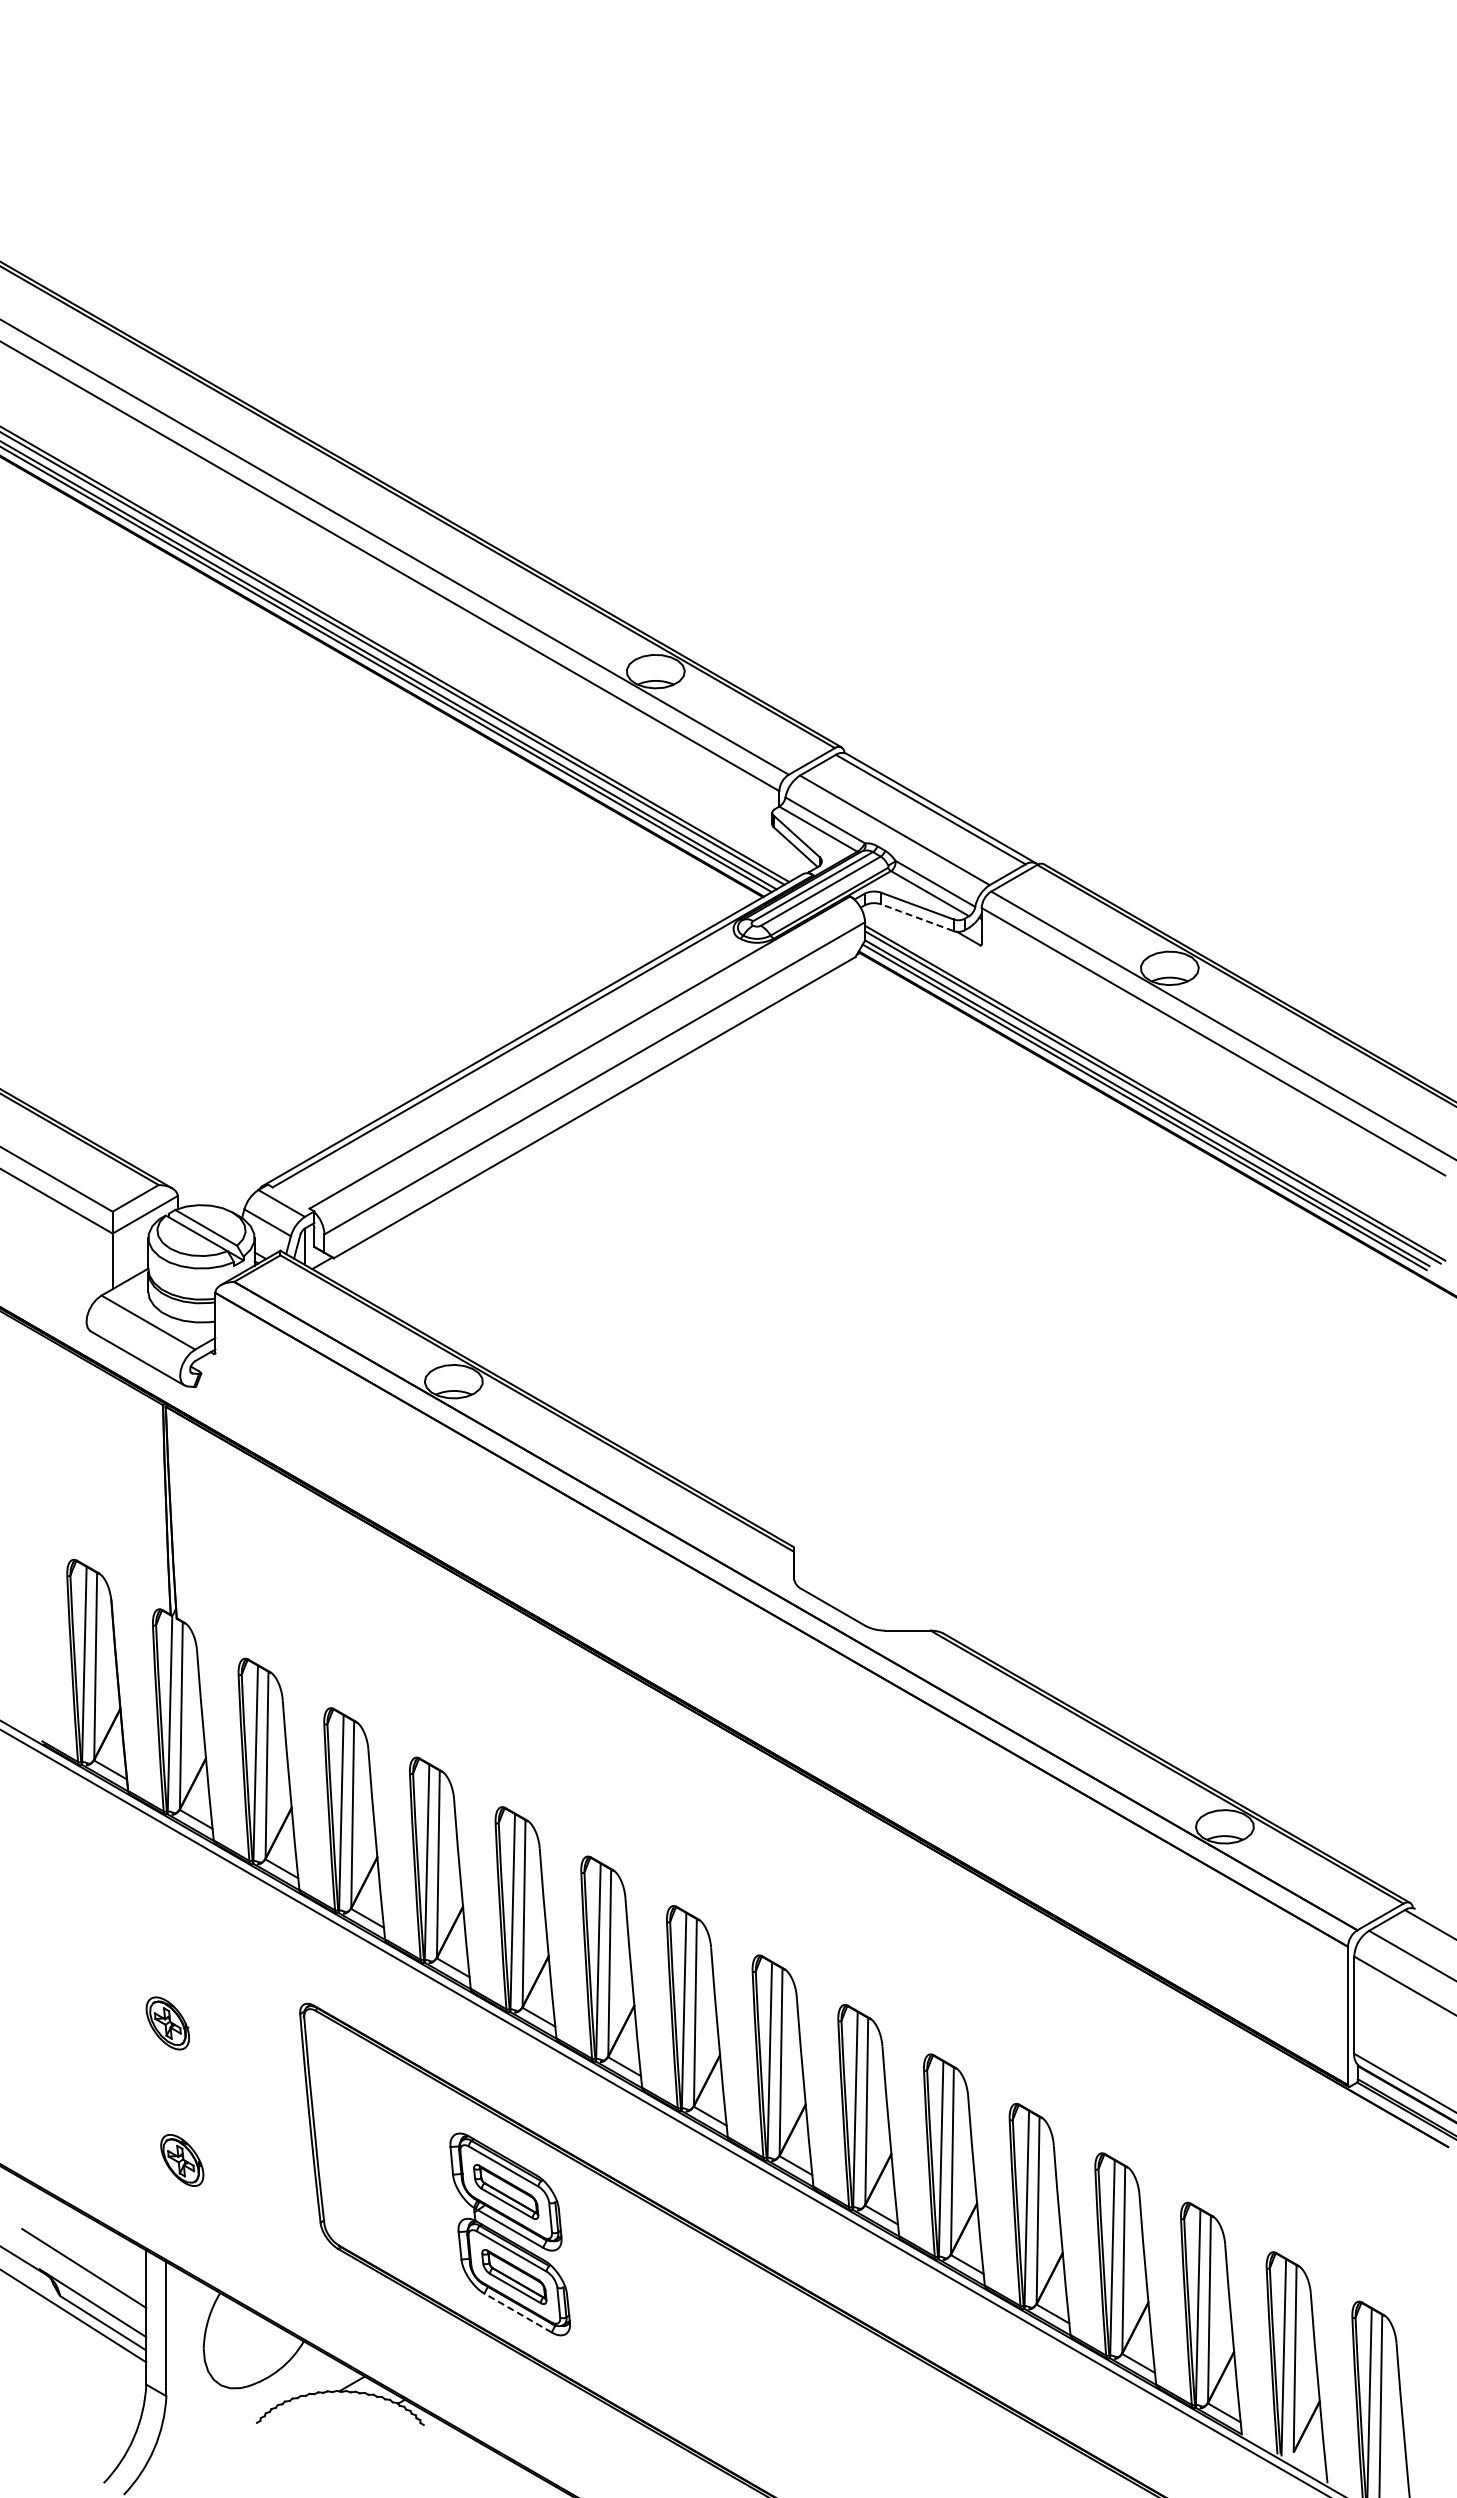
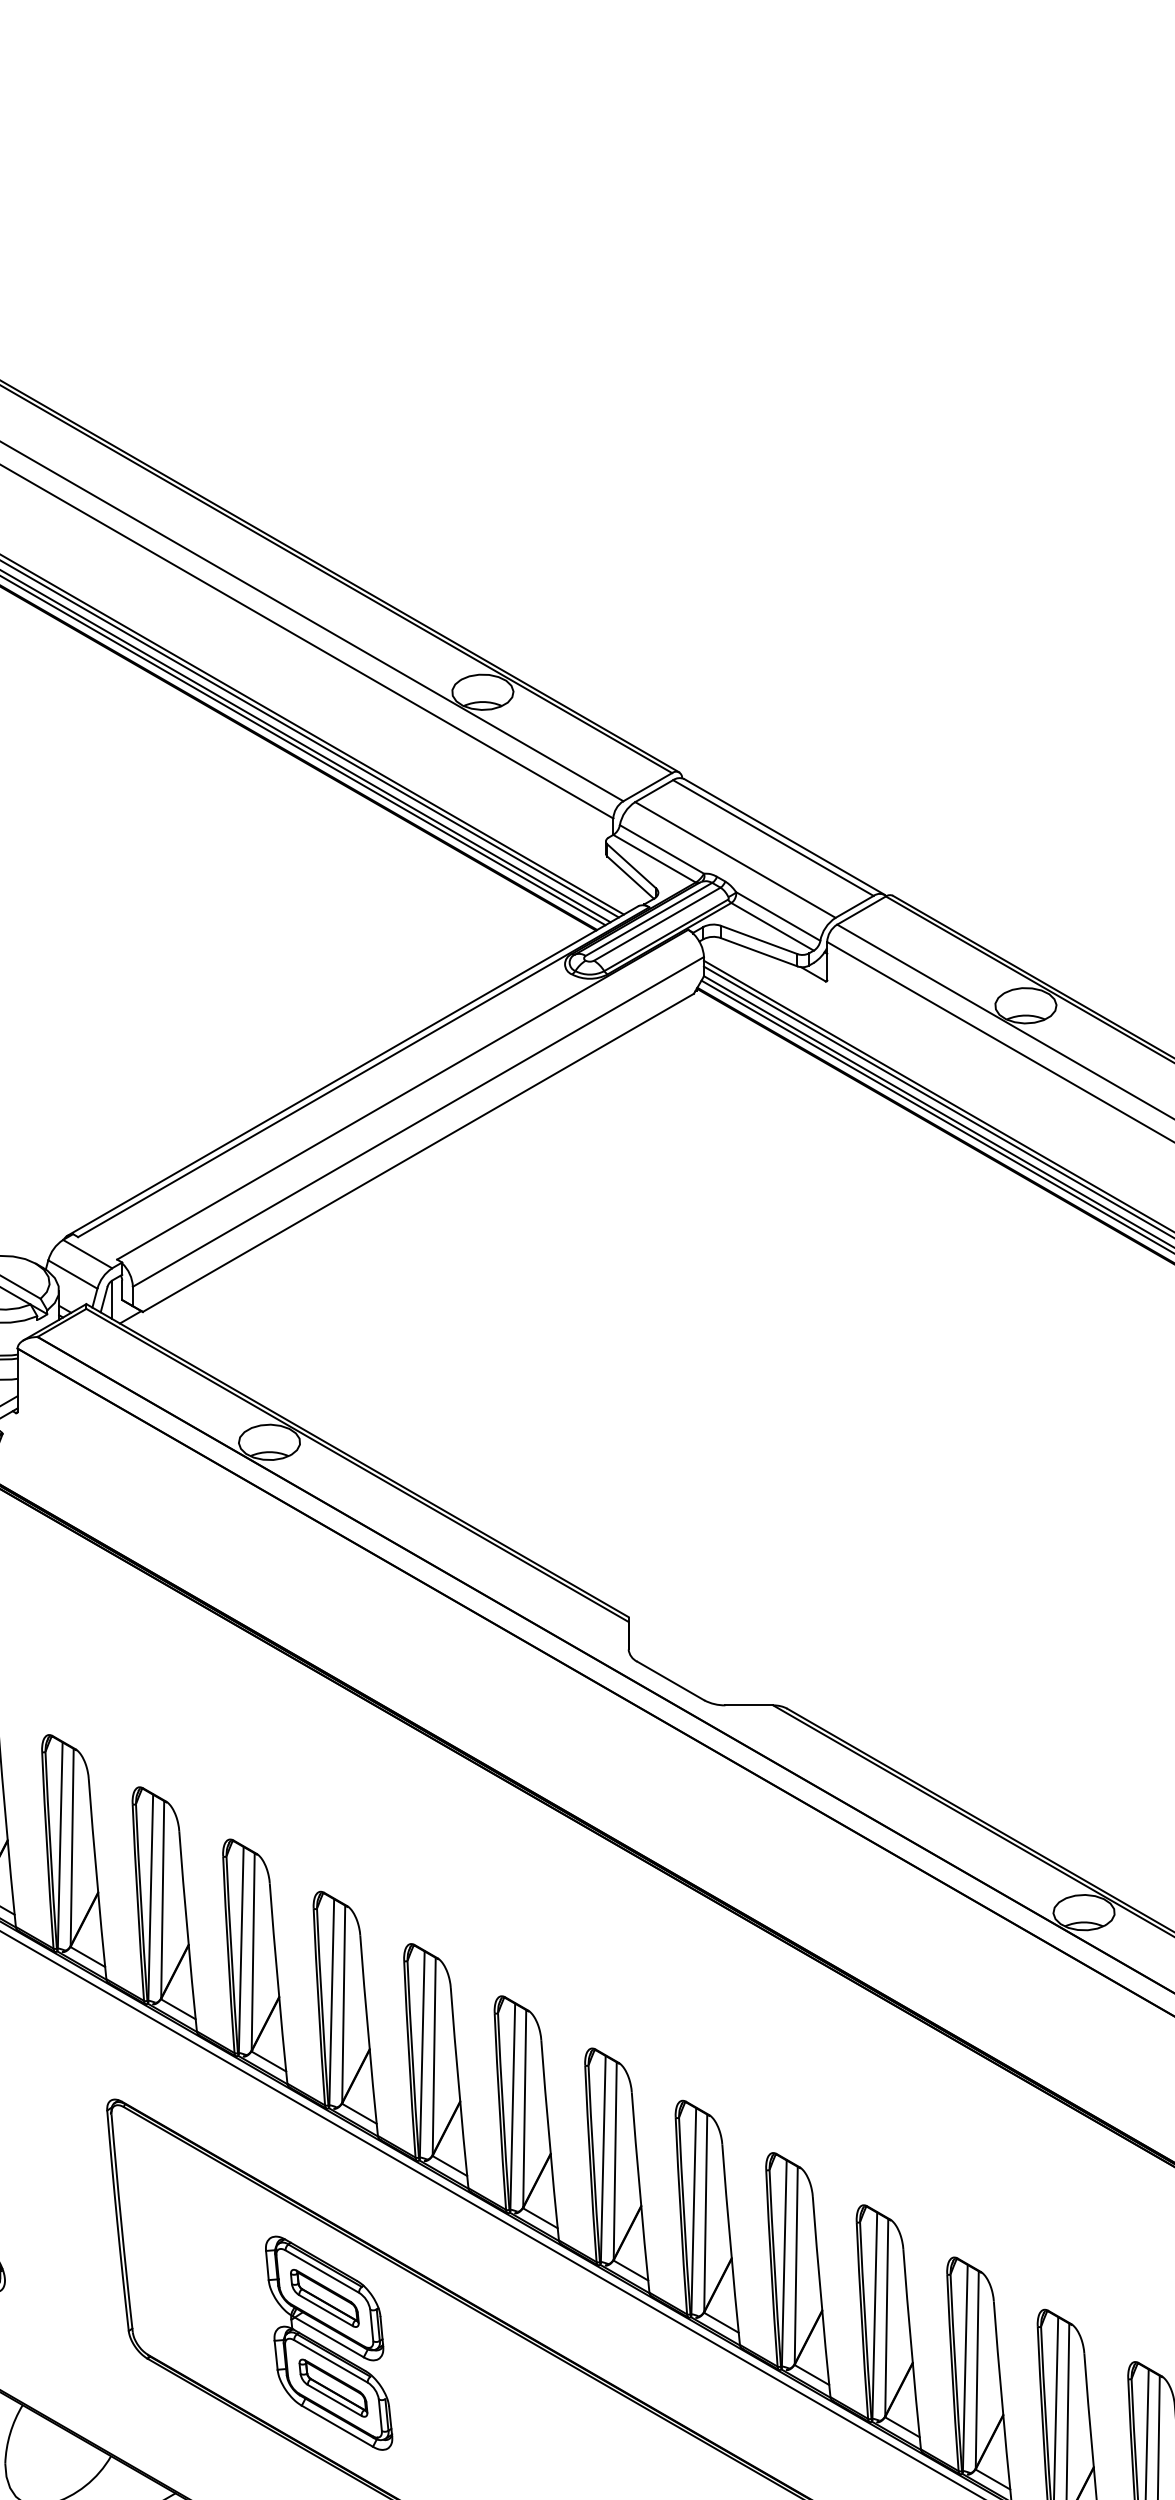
line: (917, 917) -> (759, 952), dashed -> solid
line: (518, 2313) -> (337, 2426), dashed -> solid

